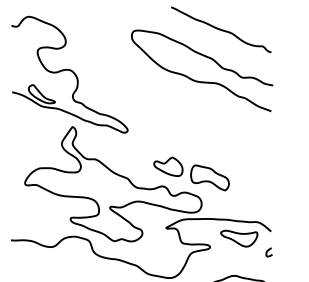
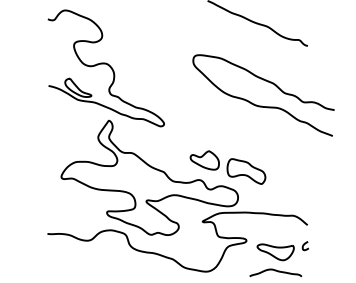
curve: (201, 80) -> (262, 105), moved
part: (239, 238) -> (275, 252), moved

